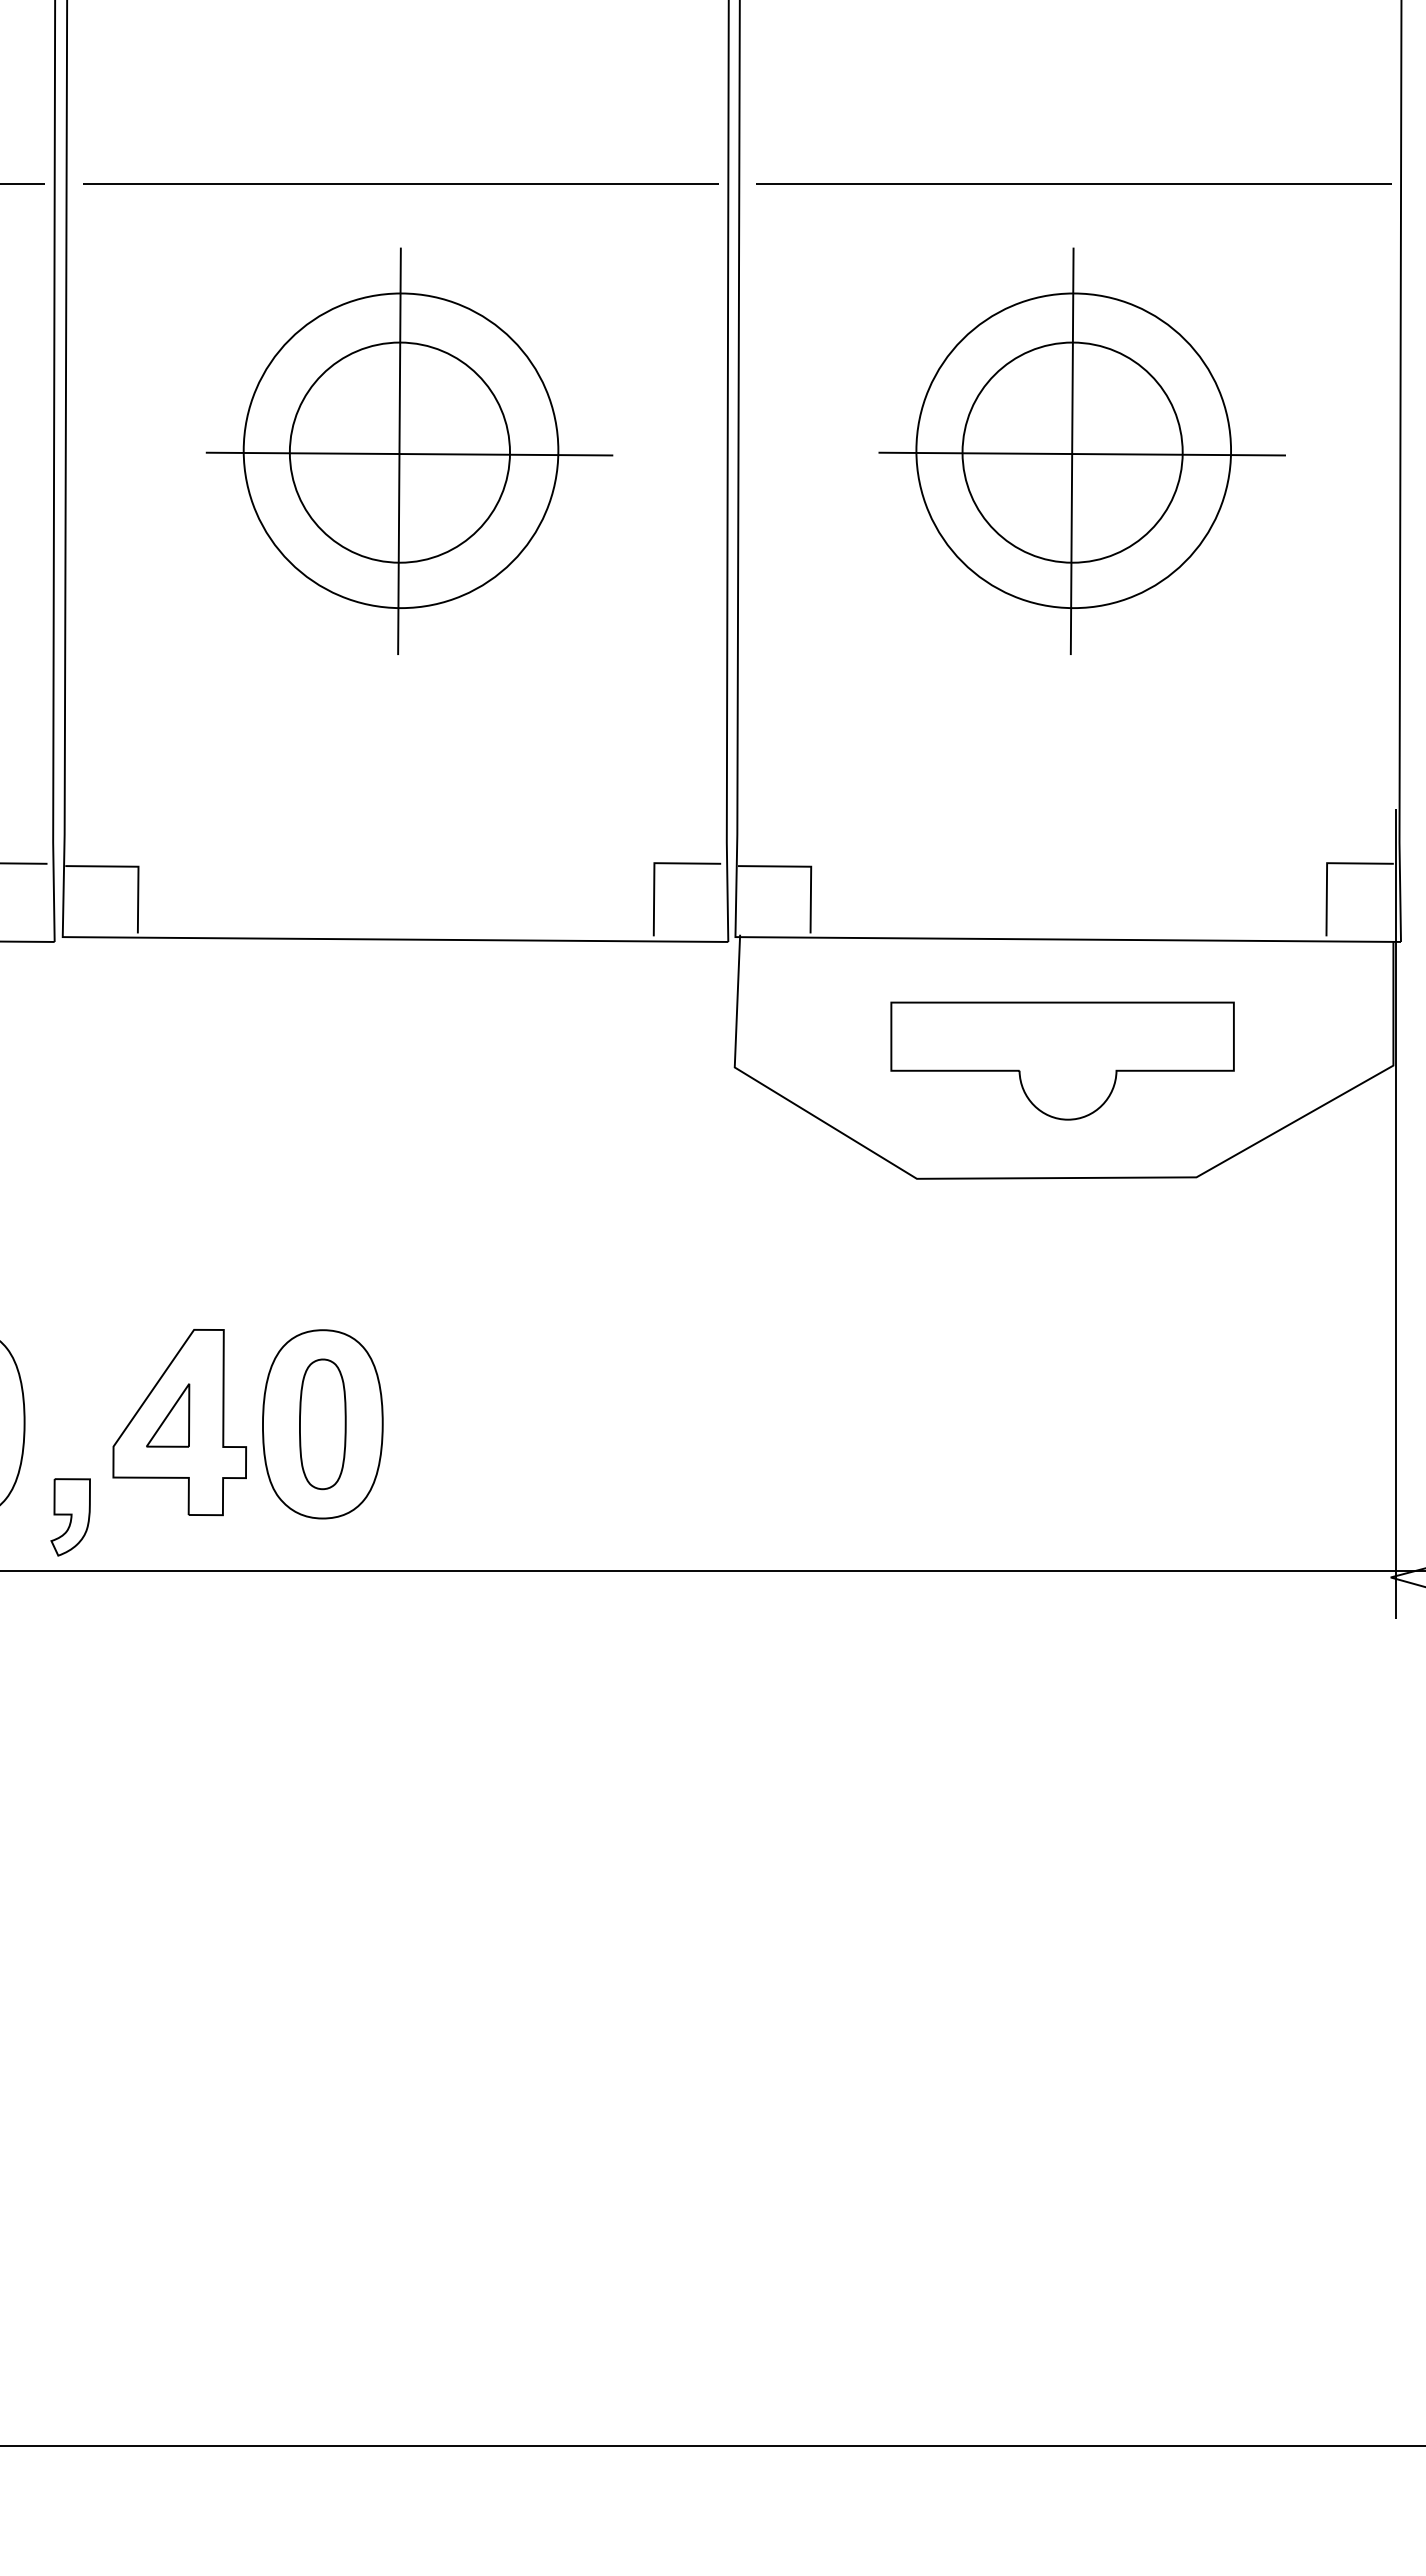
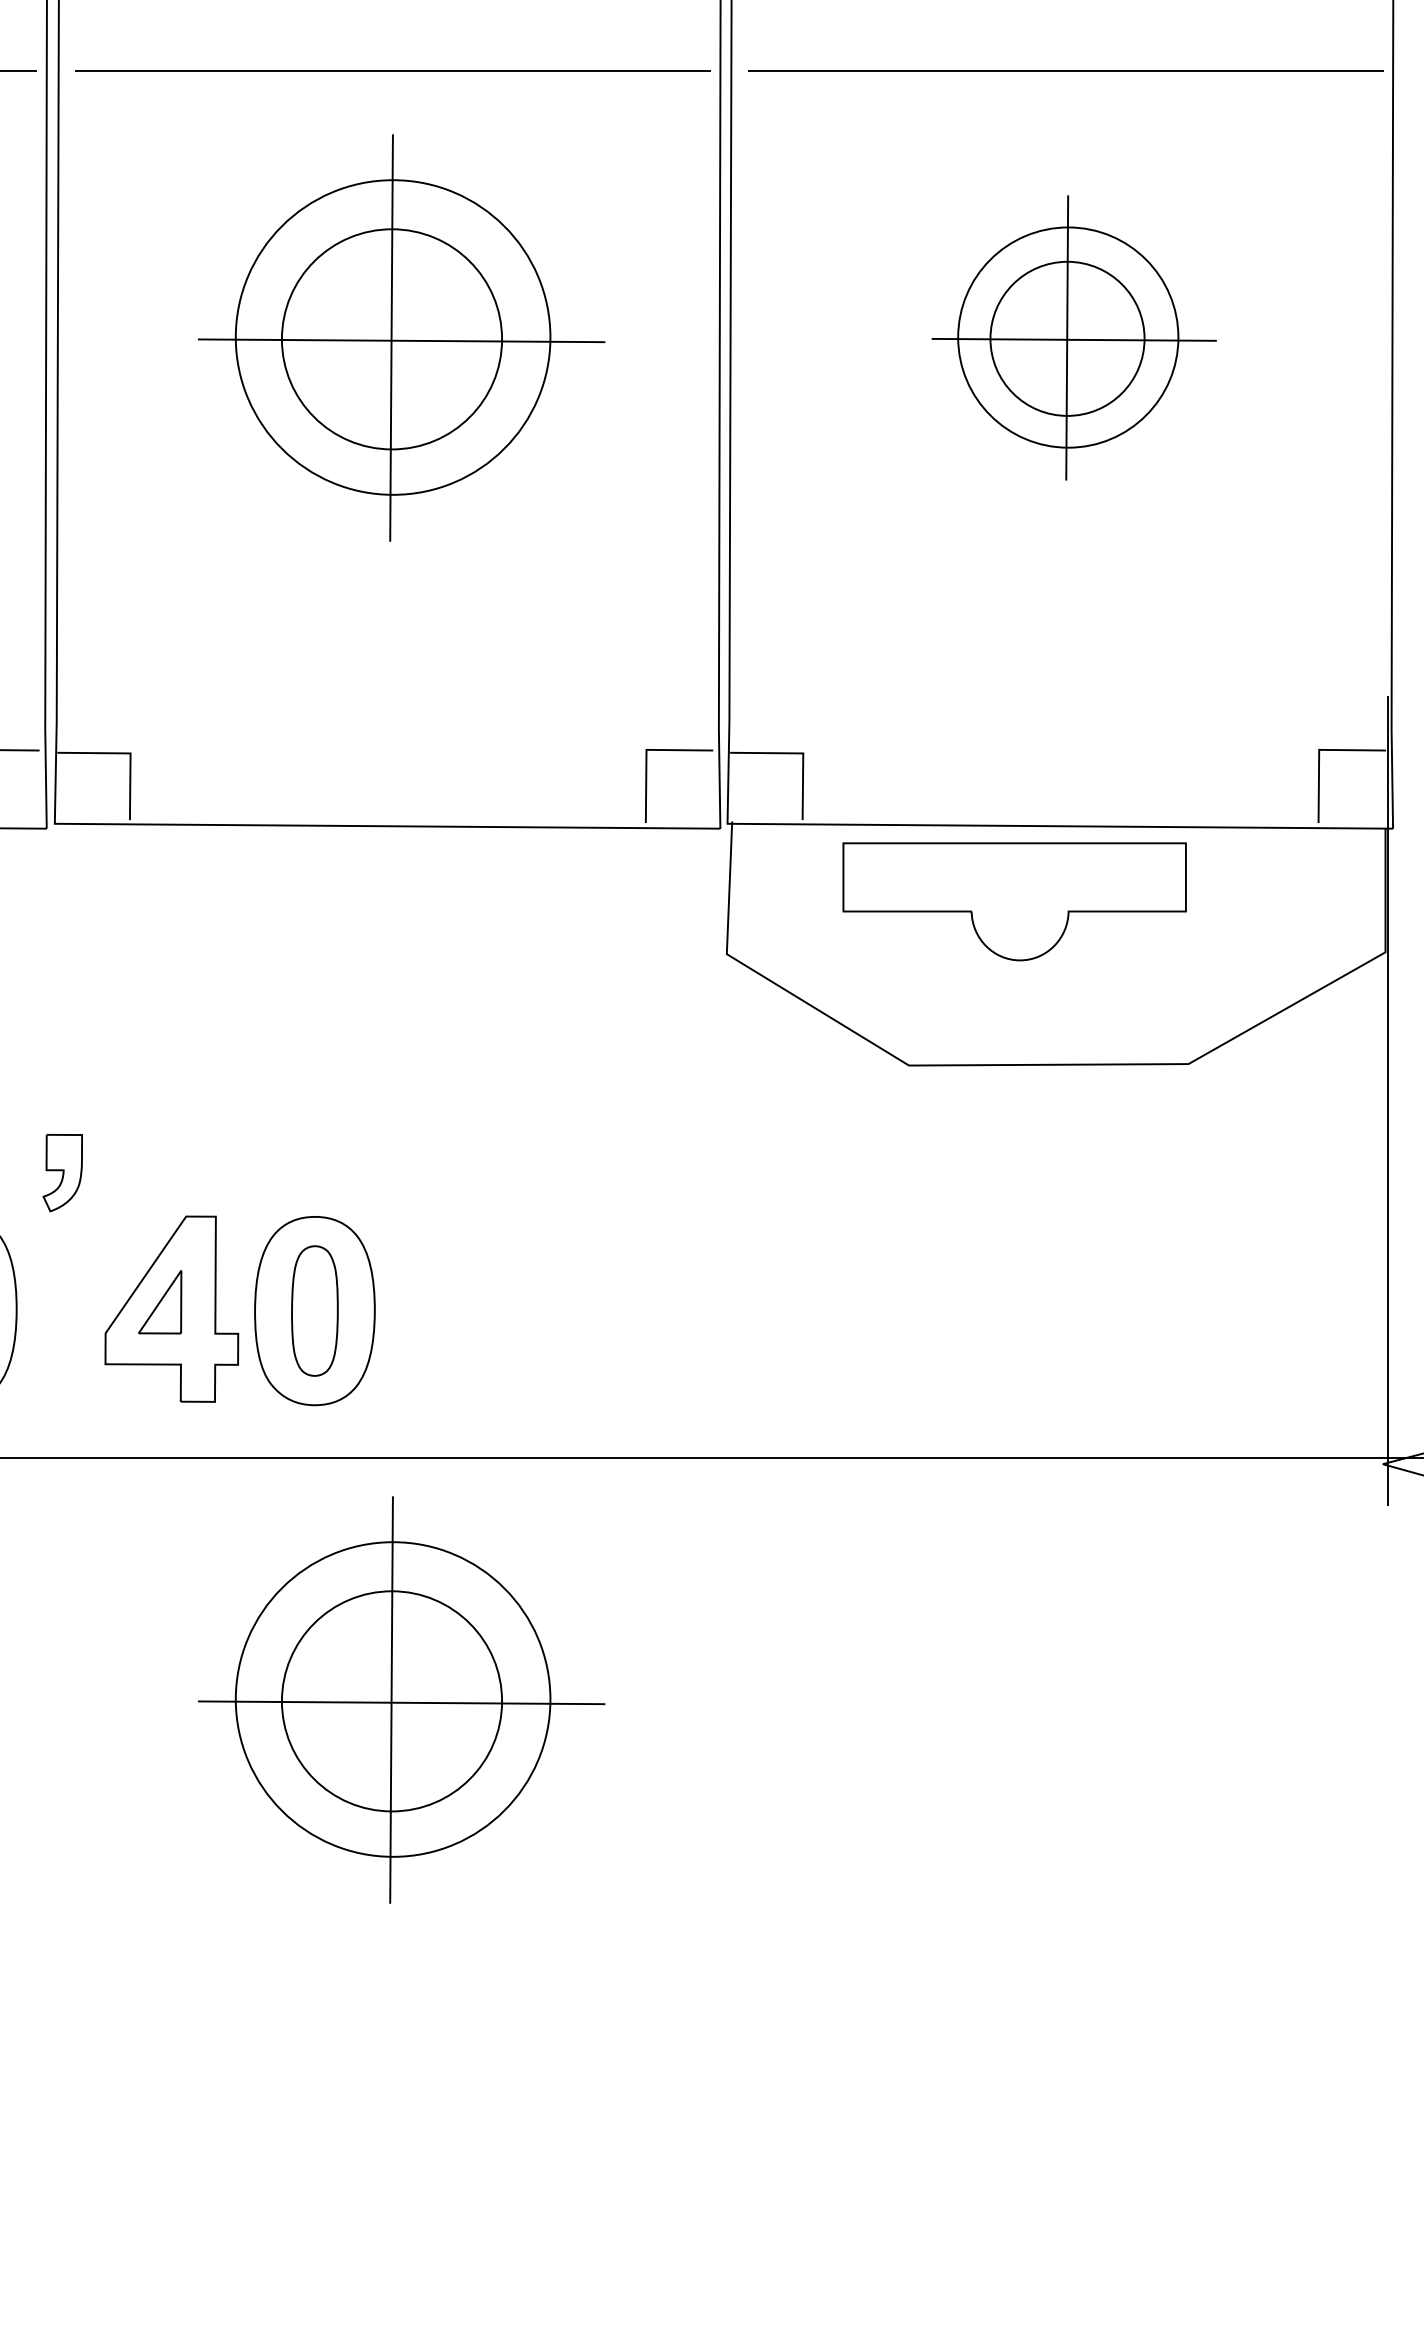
part: (1081, 450) -> (1073, 337), size x0.7
part: (1062, 1060) -> (1014, 901), moved
part: (70, 1517) -> (62, 1173), moved
part: (409, 1812) -> (401, 1699), added

